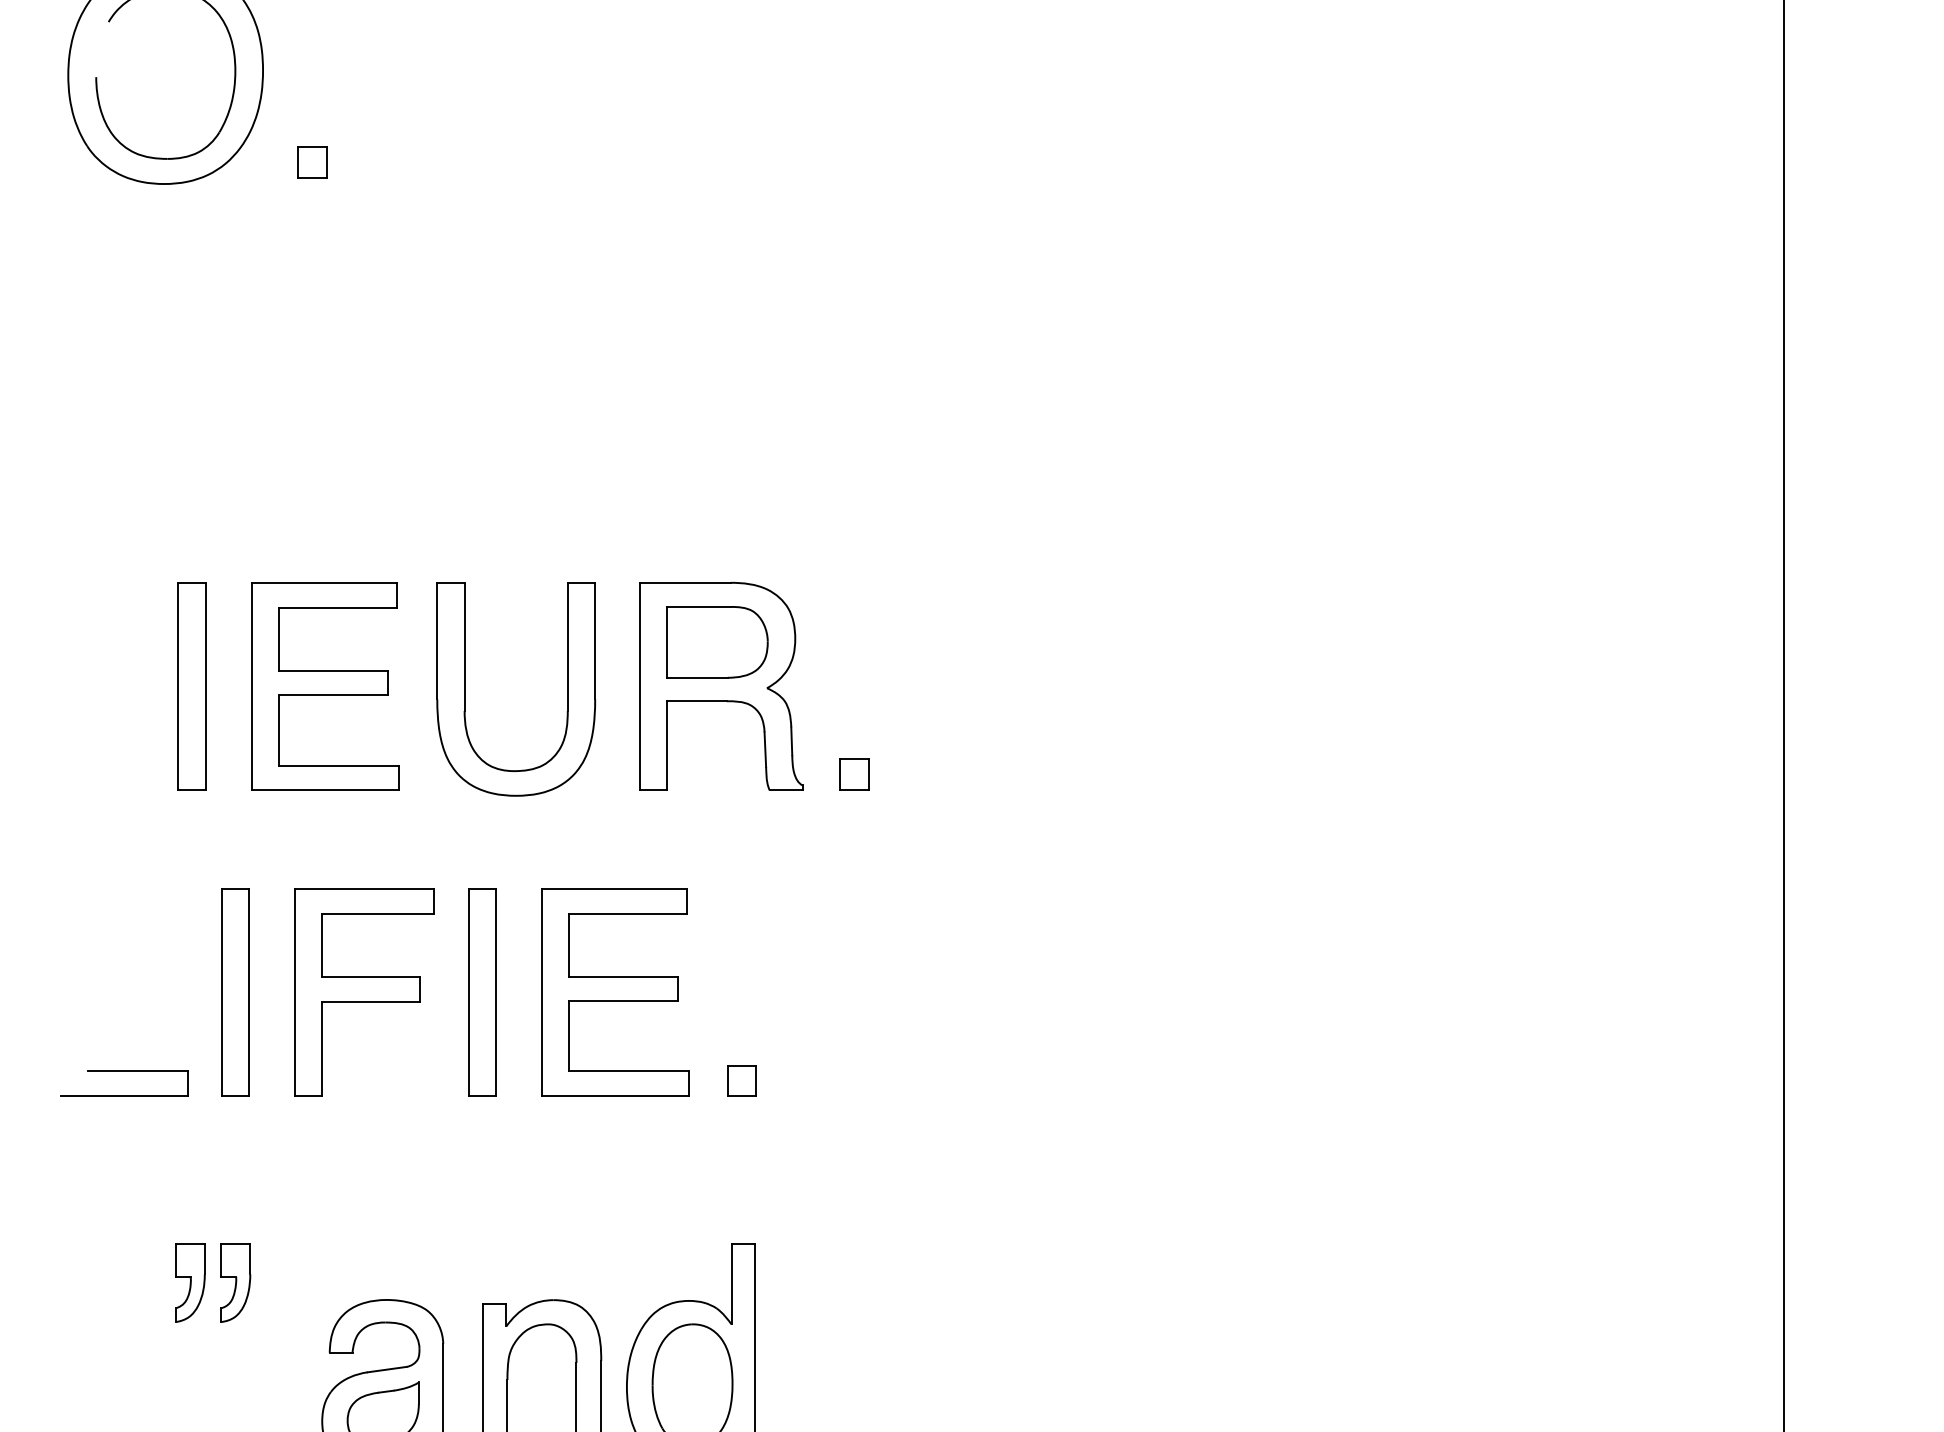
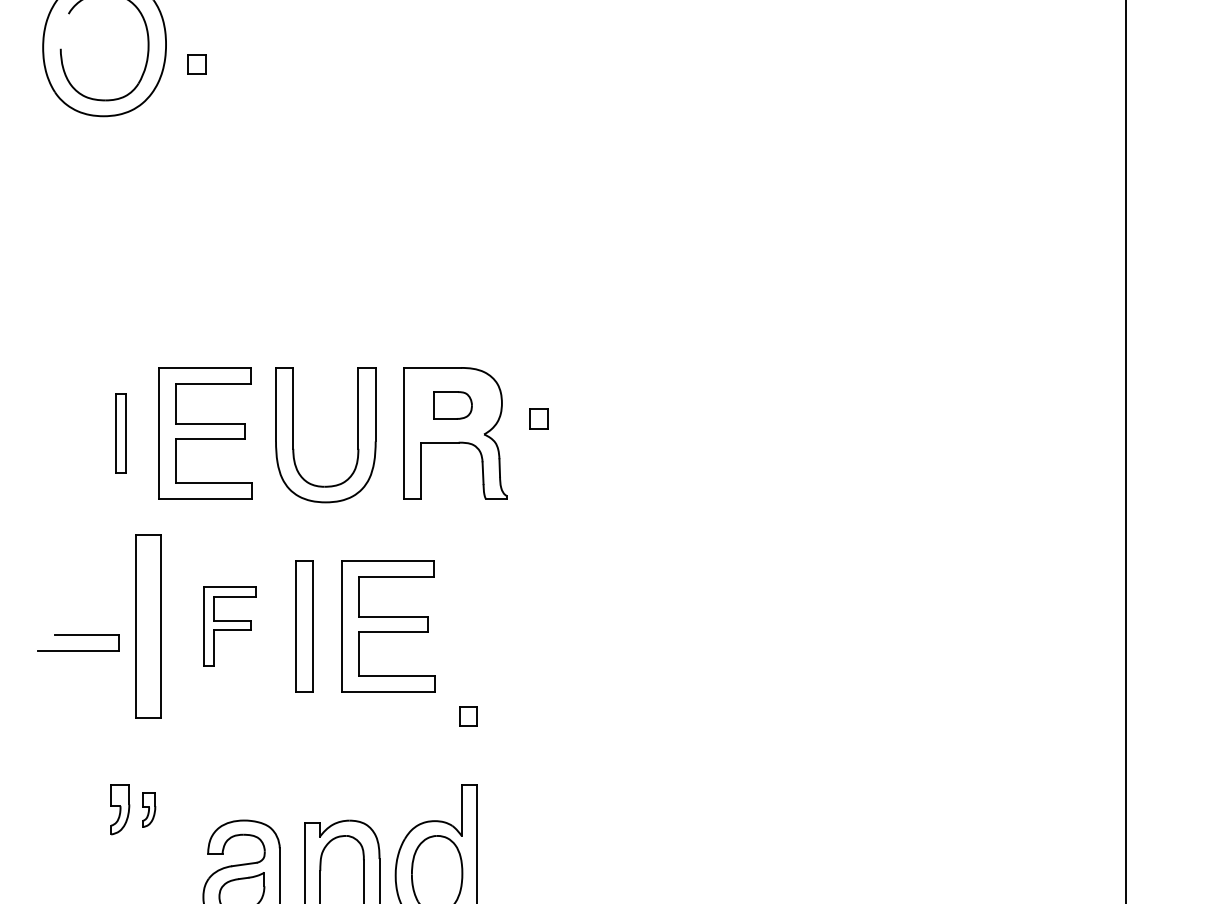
part: (311, 162) -> (196, 64), moved
part: (716, 642) -> (452, 405), size x0.6
part: (192, 686) -> (121, 433), size x0.6
part: (853, 773) -> (538, 418), moved
part: (235, 992) -> (148, 626), size x1.4
part: (363, 992) -> (229, 626), size x0.6
part: (124, 1071) -> (78, 635), moved
part: (742, 1081) -> (468, 716), moved
part: (235, 1282) -> (148, 809), size x0.7

